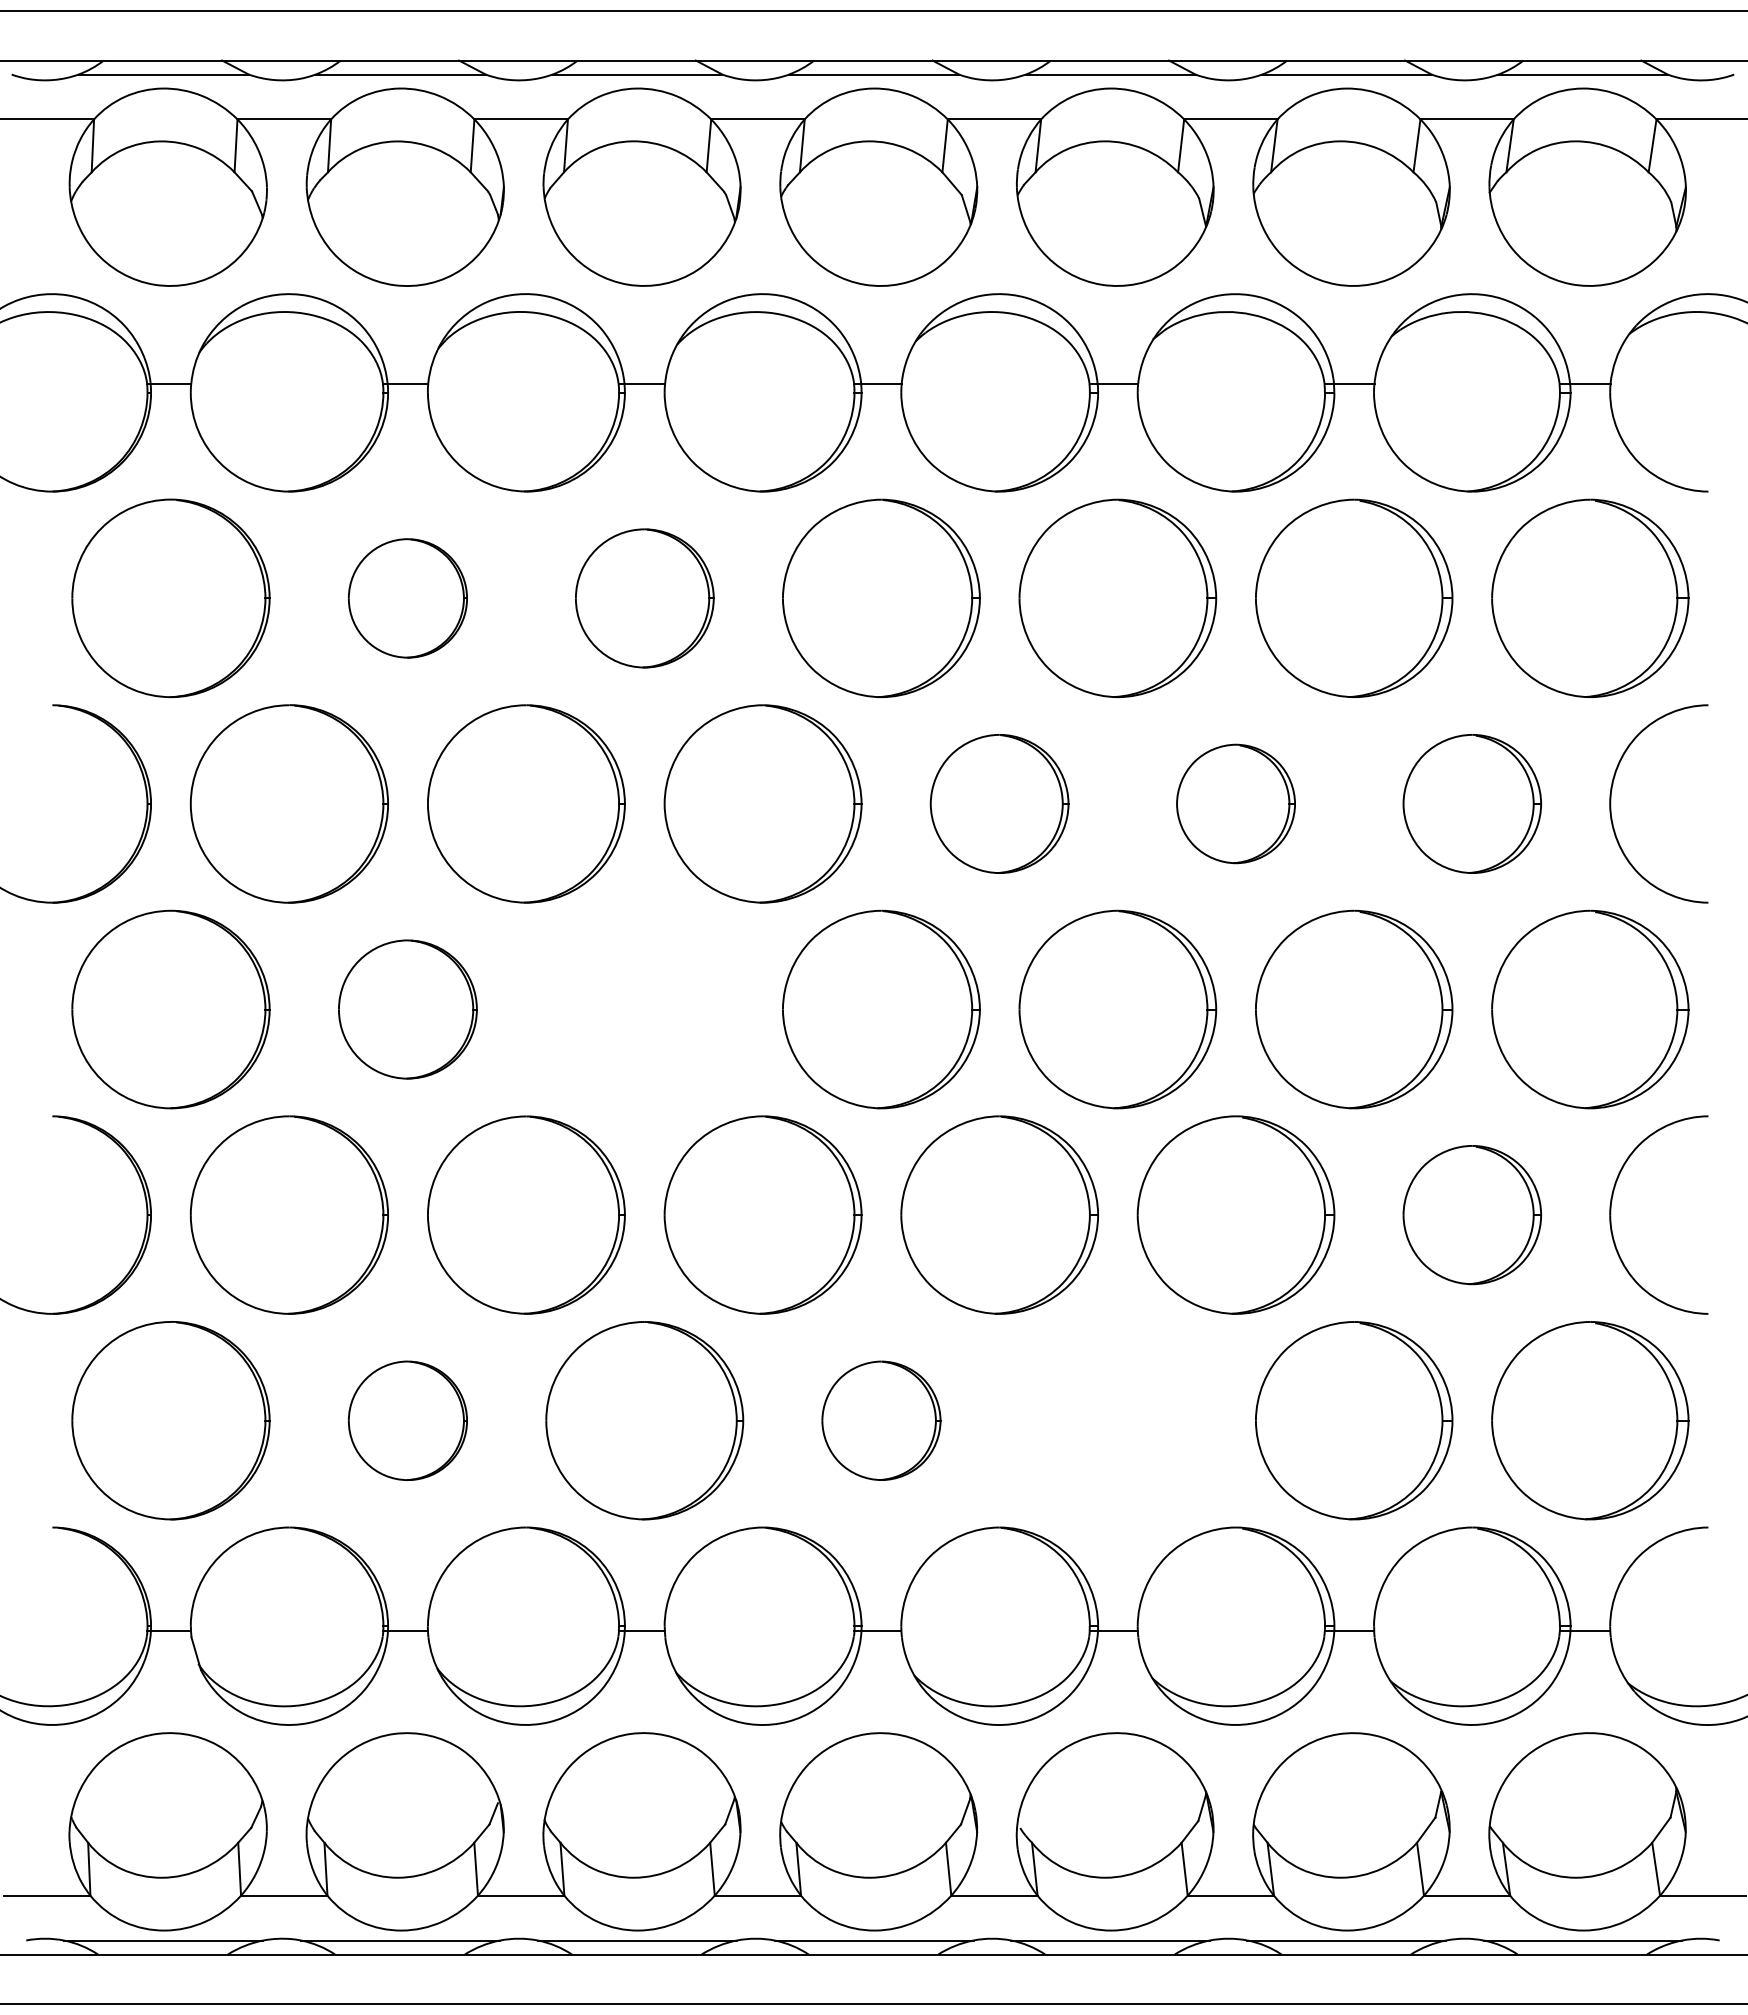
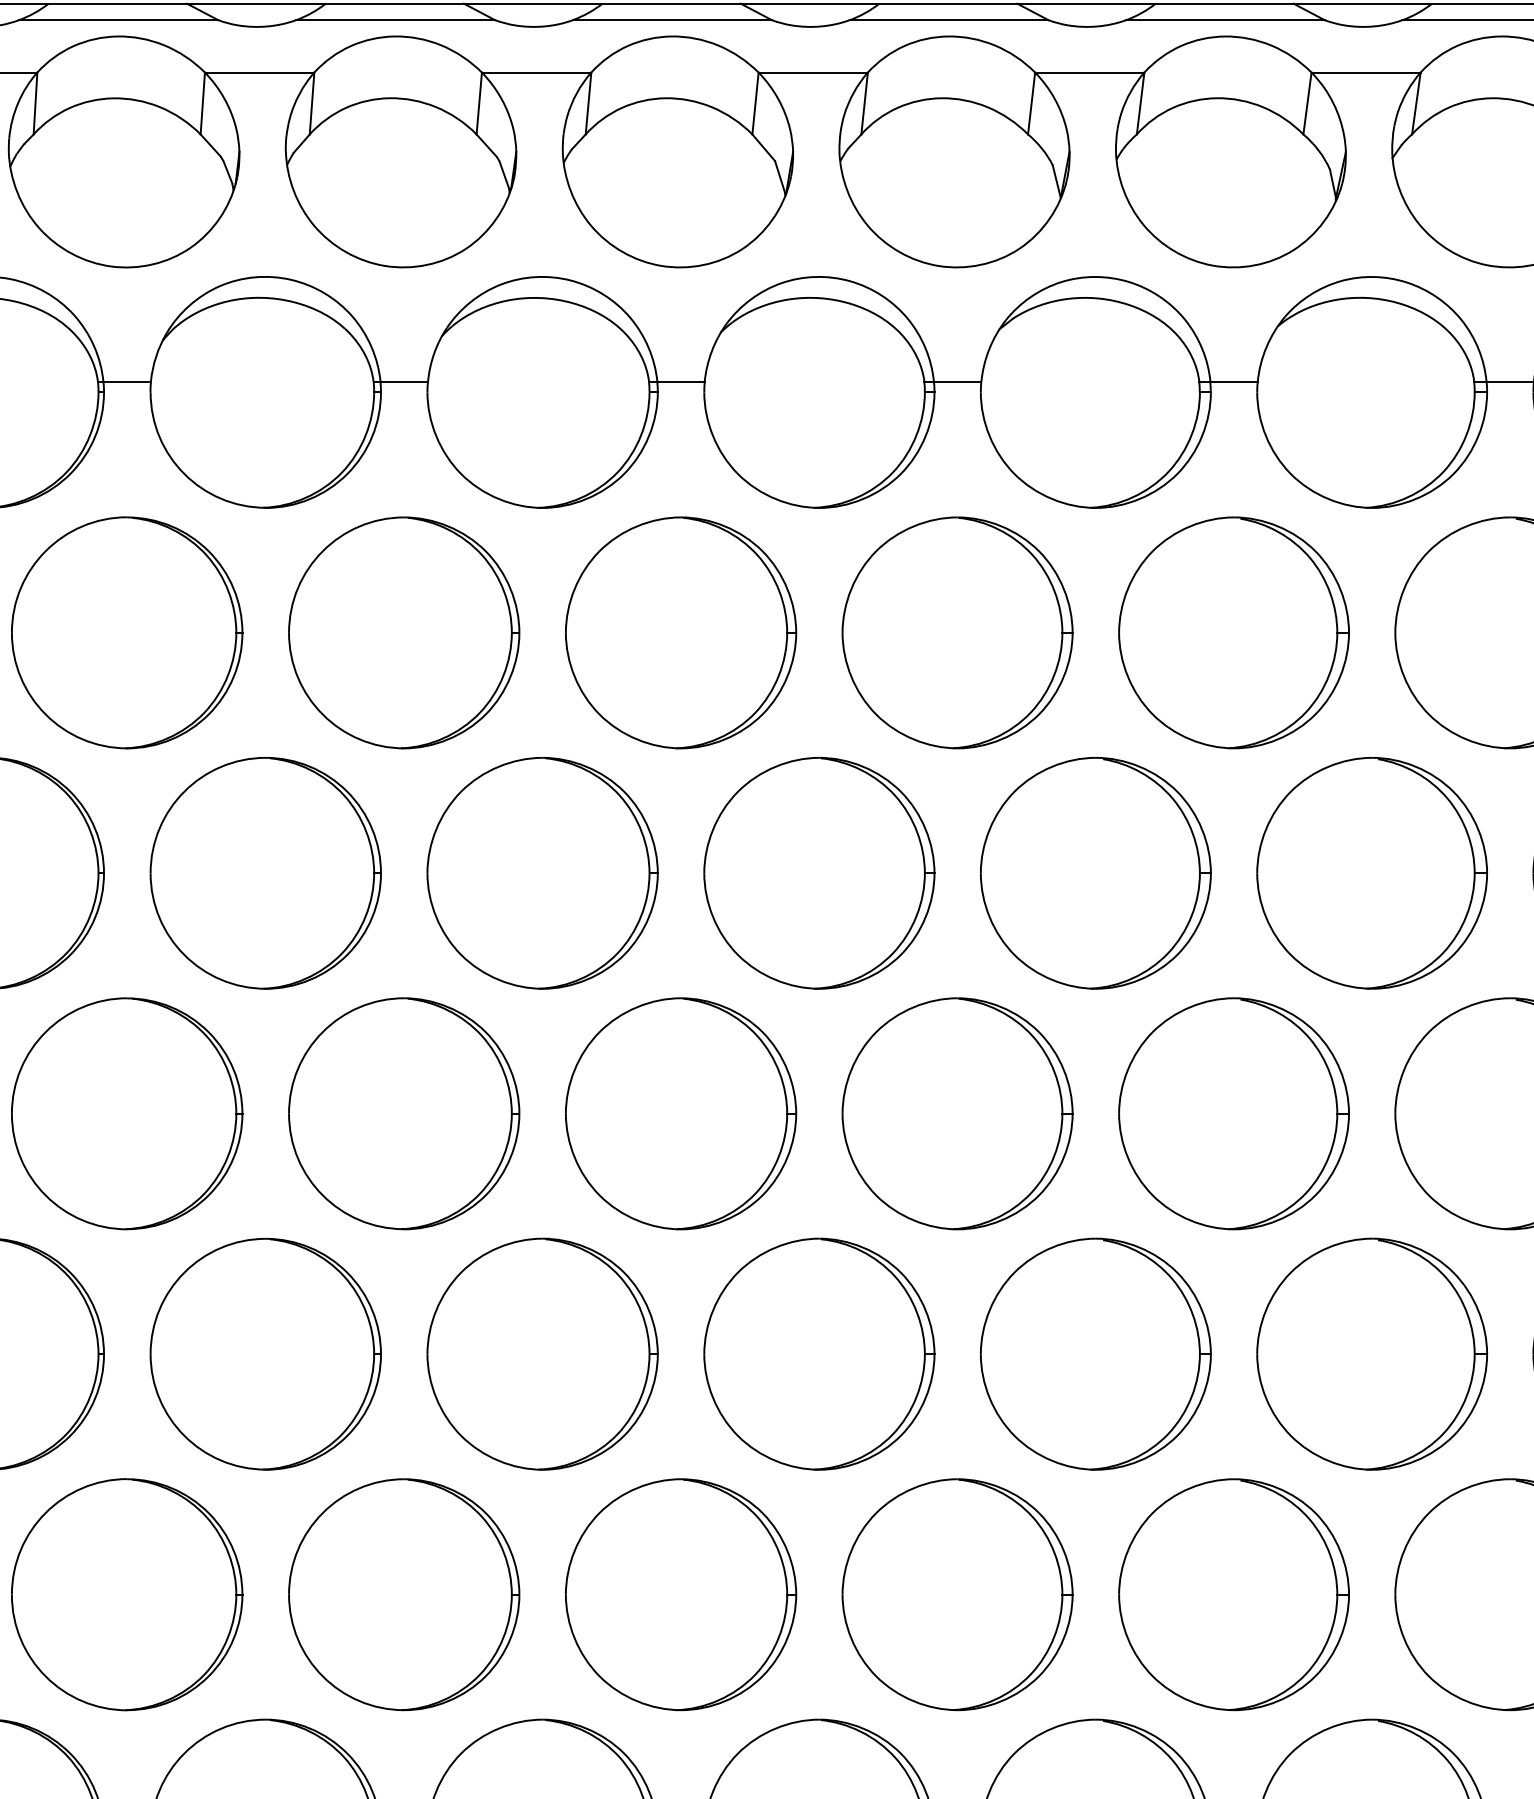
part: (407, 598) -> (126, 632), size x1.67
part: (644, 598) -> (403, 632), size x1.43
part: (999, 803) -> (819, 872), size x1.43
part: (1235, 803) -> (1095, 872), size x1.67
part: (1472, 803) -> (1372, 872), size x1.43
part: (407, 1009) -> (126, 1113), size x1.43
part: (644, 1009) -> (403, 1113), added
part: (1472, 1214) -> (1372, 1353), size x1.43
part: (407, 1420) -> (126, 1594), size x1.67
part: (881, 1420) -> (681, 1594), size x1.67
part: (1117, 1420) -> (957, 1594), added

